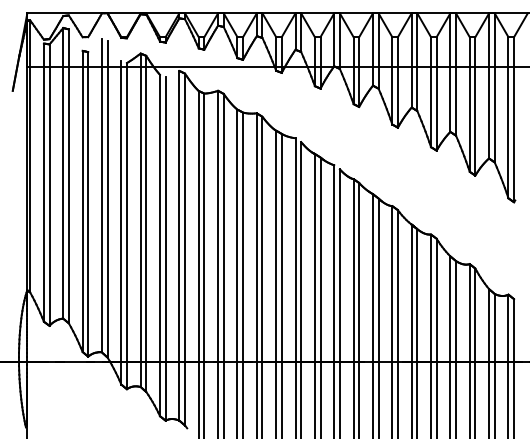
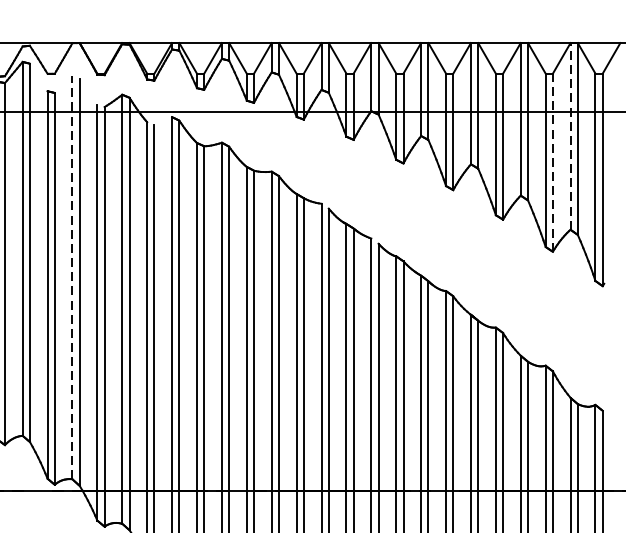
line: (489, 85) -> (571, 135), solid -> dashed
line: (475, 105) -> (553, 161), solid -> dashed
line: (101, 195) -> (71, 277), solid -> dashed

